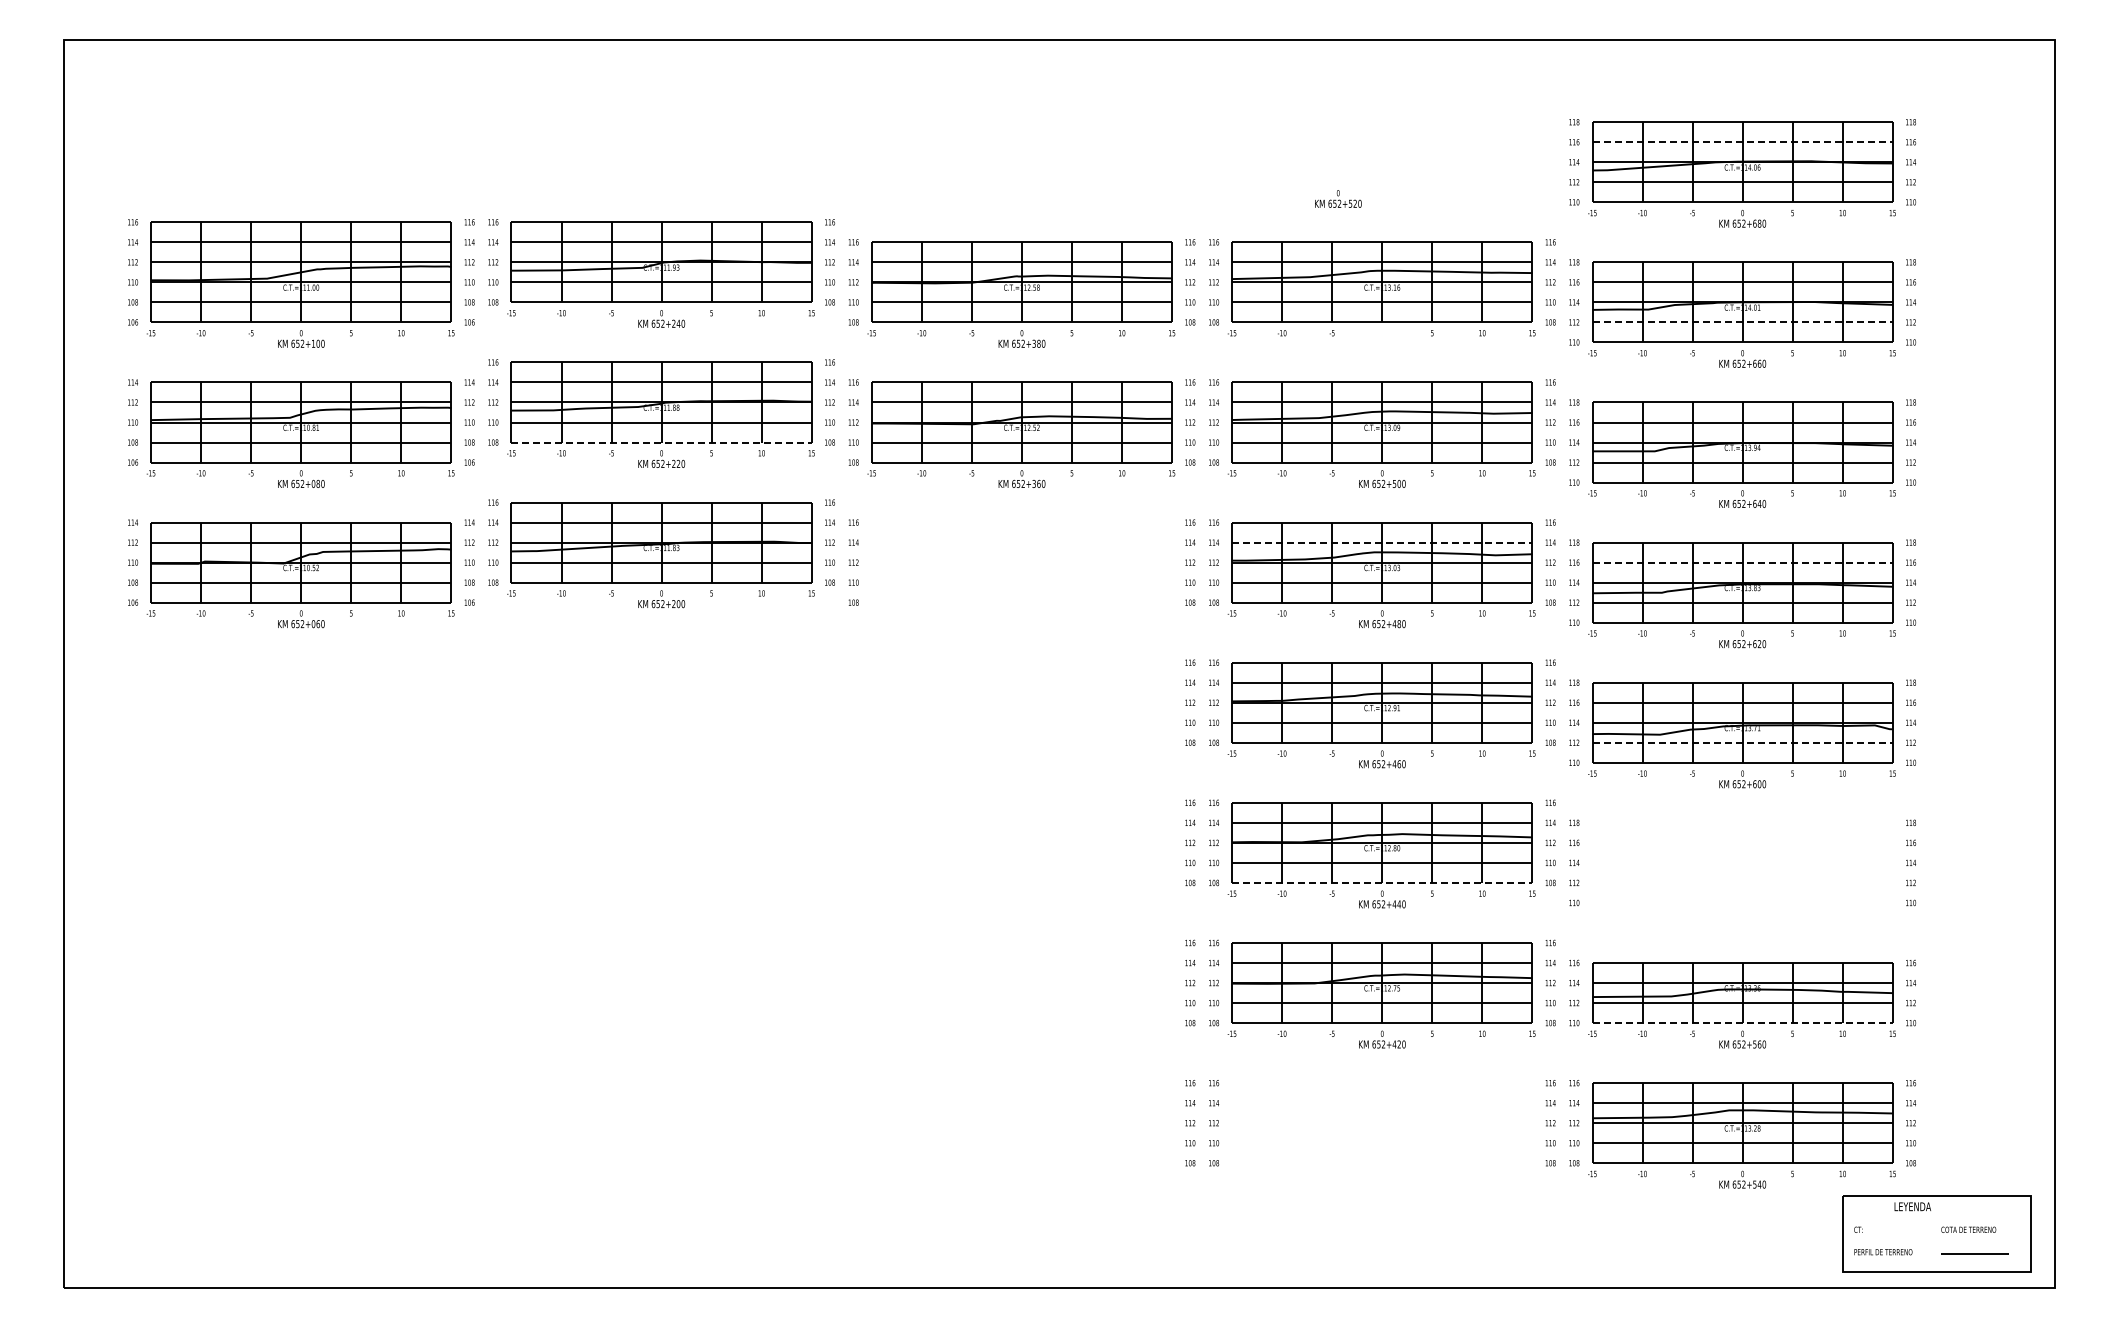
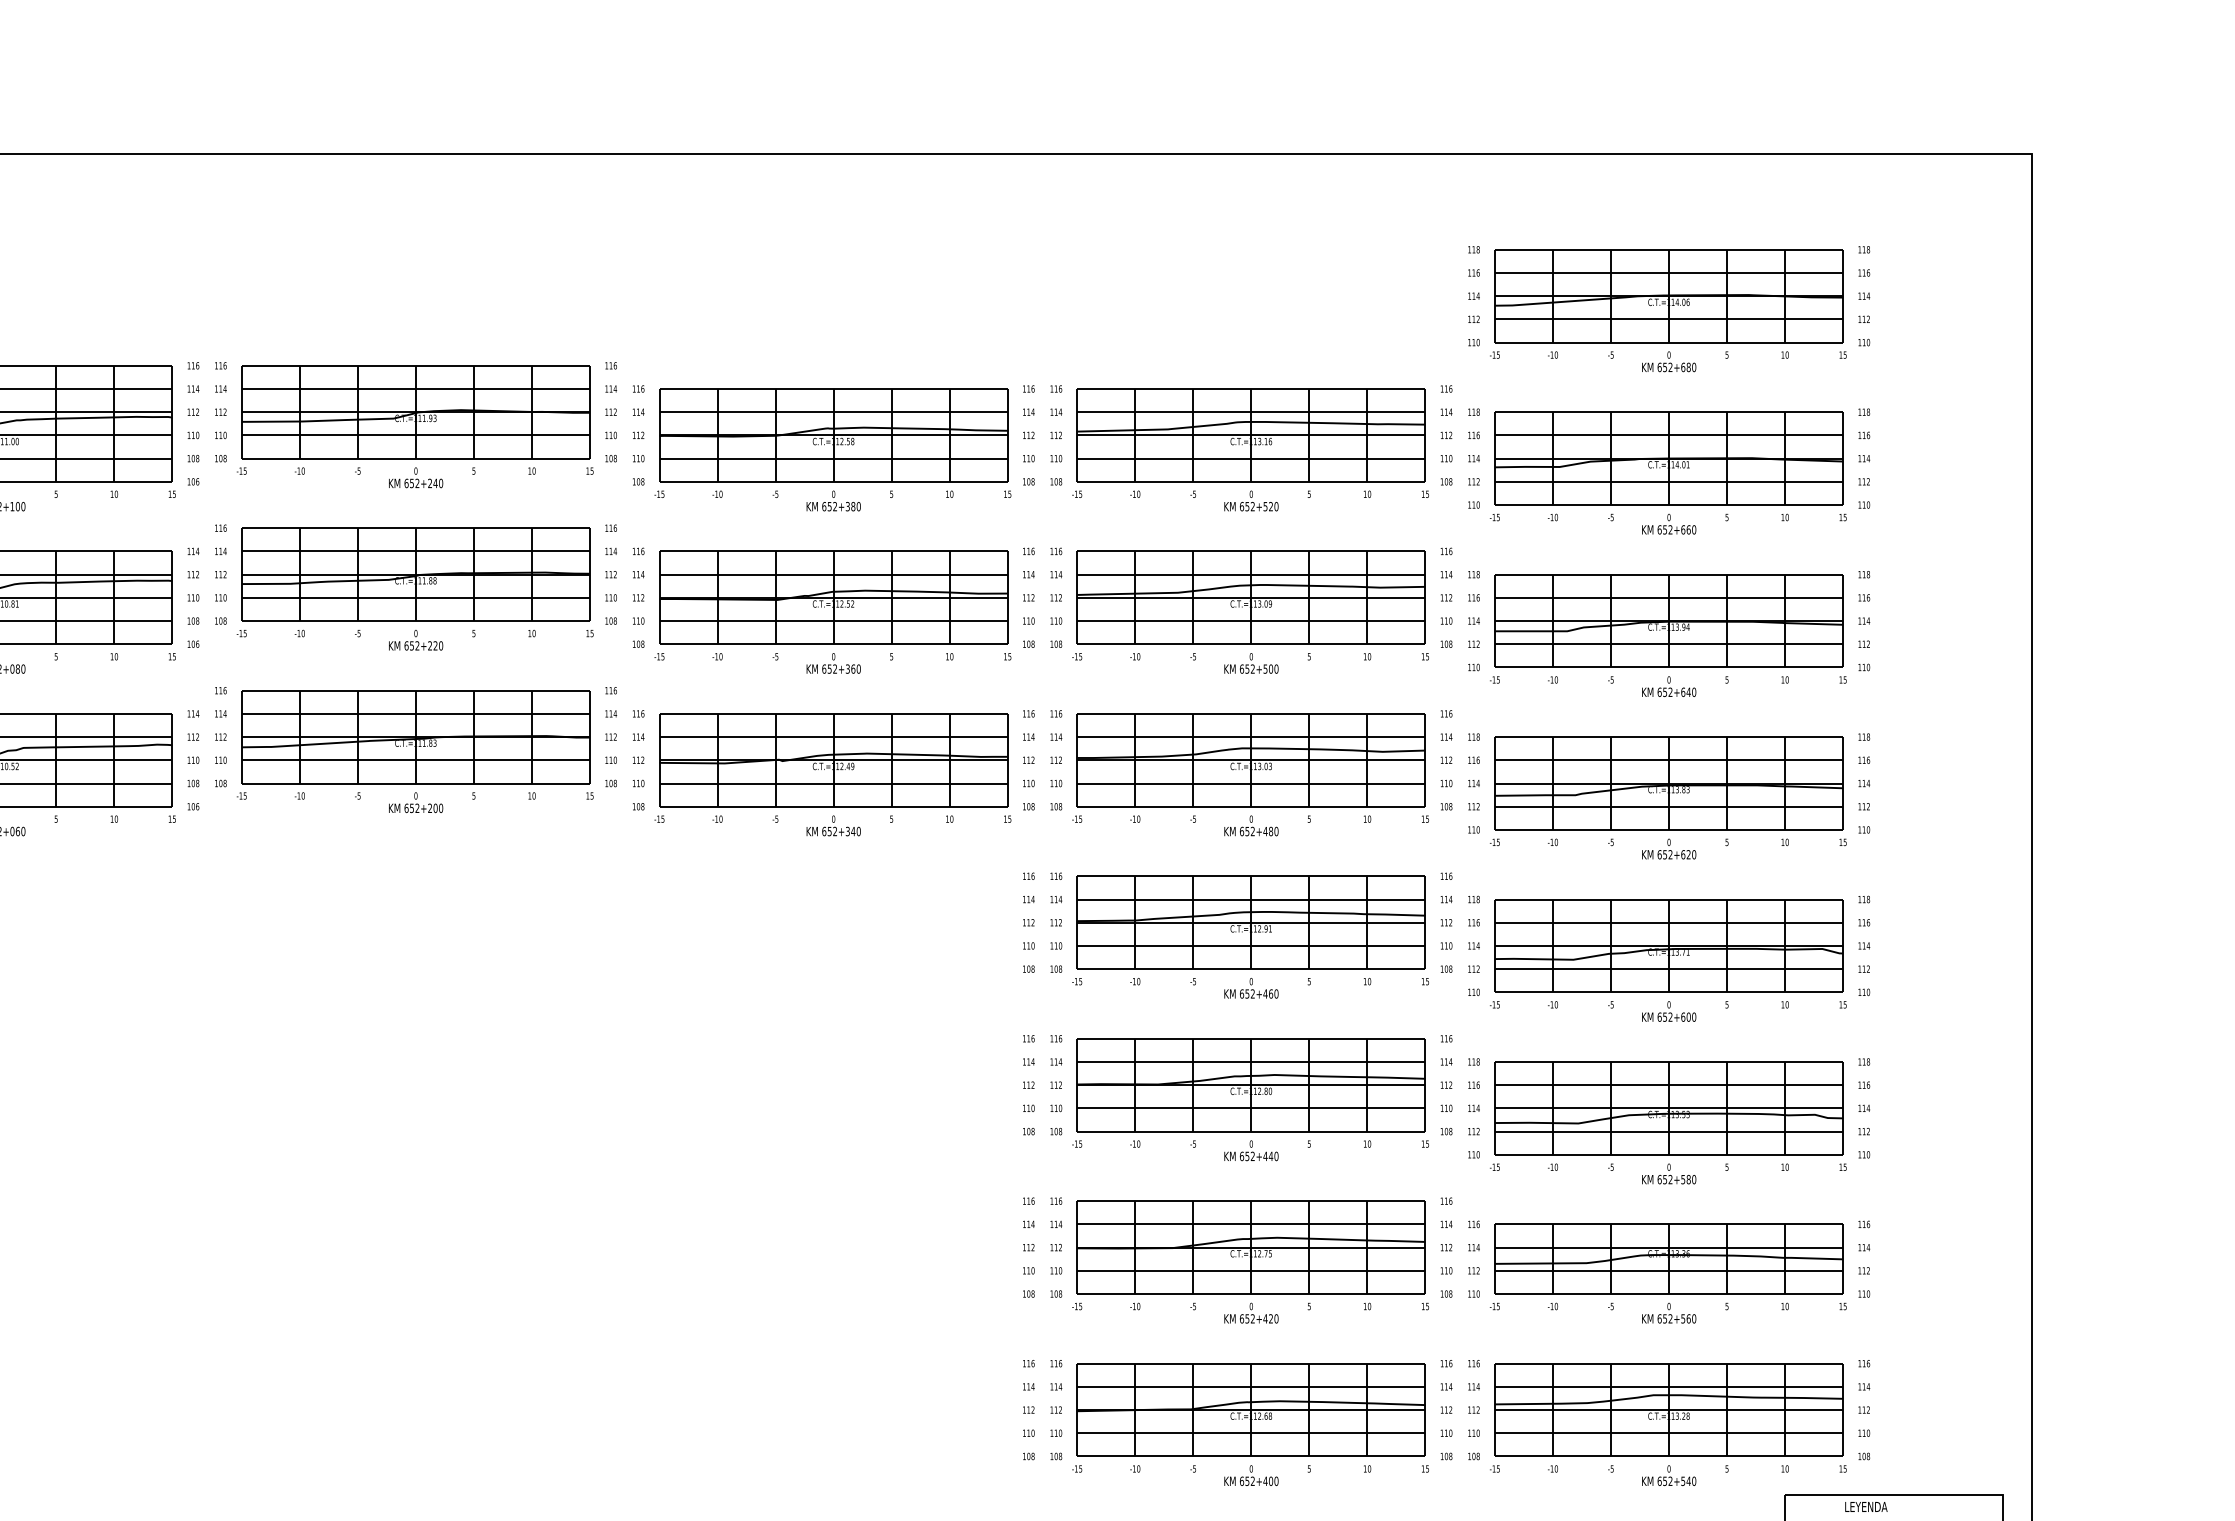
line: (1743, 142) -> (1670, 273), dashed -> solid
text: (1338, 198) -> (1251, 500), moved
line: (1743, 322) -> (1670, 481), dashed -> solid
line: (662, 442) -> (416, 621), dashed -> solid
line: (1382, 542) -> (1251, 736), dashed -> solid
line: (1743, 562) -> (1670, 760), dashed -> solid
part: (1021, 575) -> (833, 775), added
line: (1743, 742) -> (1670, 968), dashed -> solid
part: (1741, 875) -> (1667, 1122), added
line: (1382, 882) -> (1251, 1131), dashed -> solid
line: (1743, 1023) -> (1670, 1294), dashed -> solid
part: (1381, 1135) -> (1250, 1424), added

